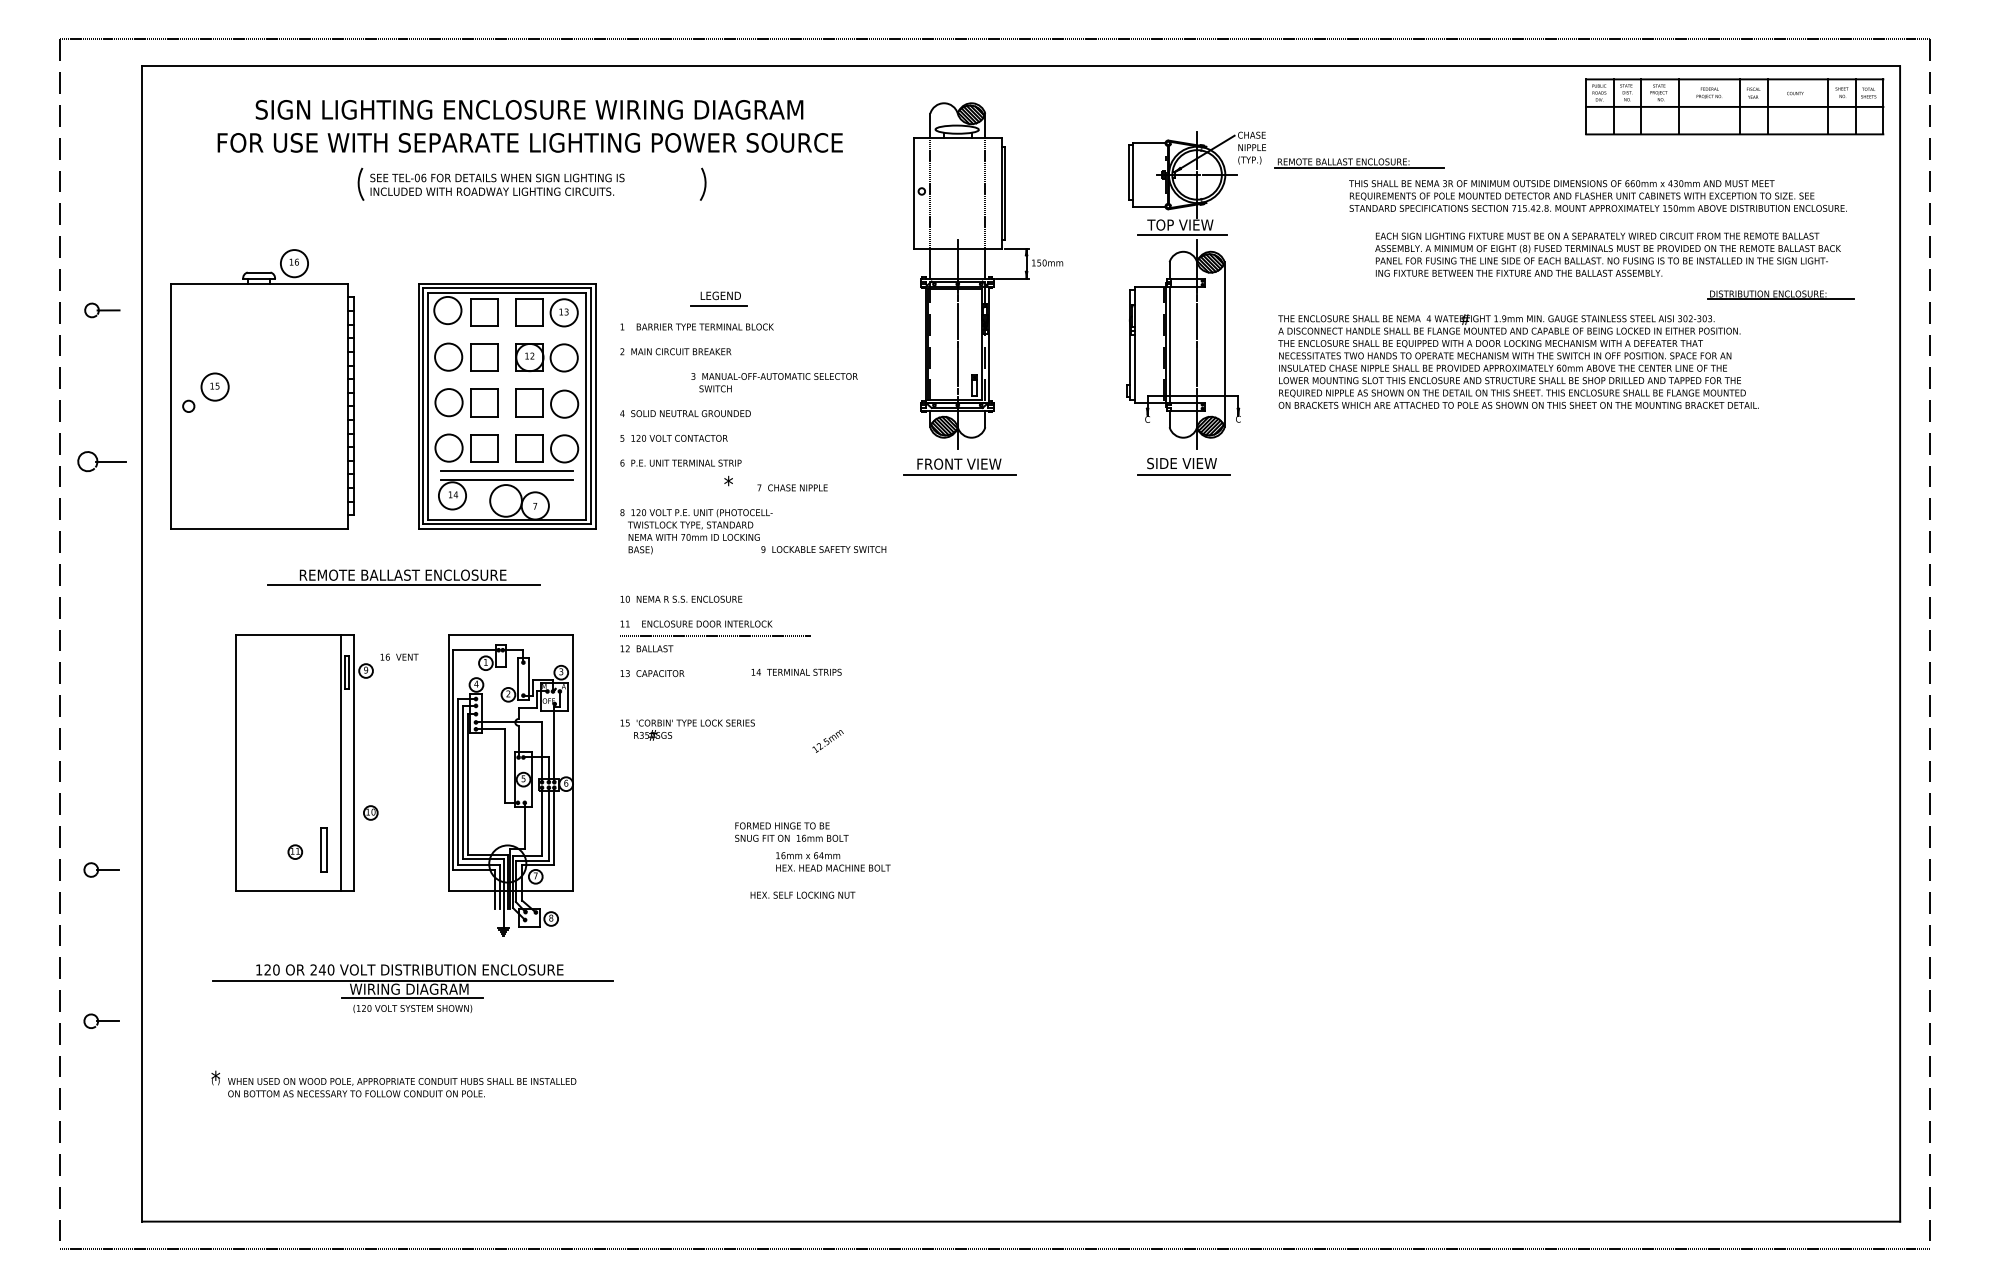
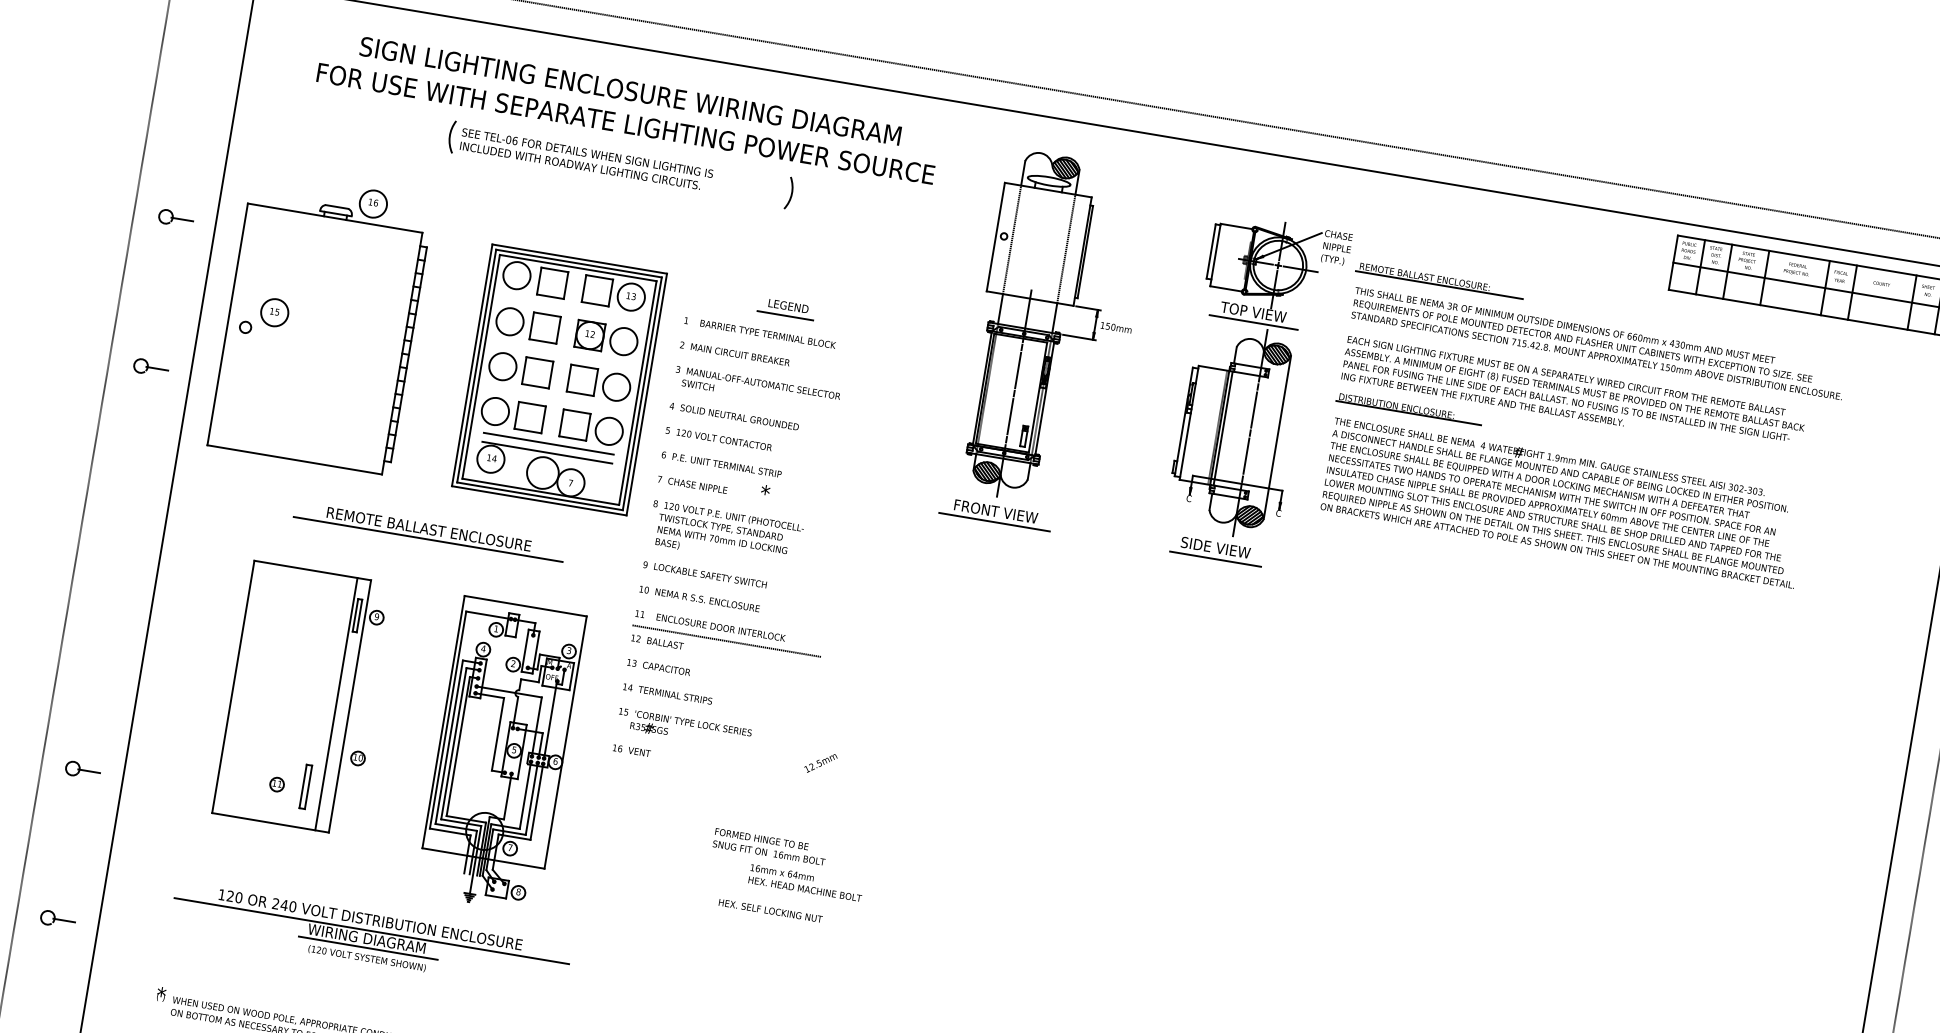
text: (1597, 195) -> (1598, 343), moved
text: (1607, 254) -> (1573, 395), moved
part: (1780, 294) -> (1408, 408), moved
text: (774, 382) -> (757, 388), moved
part: (102, 461) -> (151, 367), size x0.71
text: (792, 487) -> (692, 484), moved
text: (823, 549) -> (704, 574), moved
text: (399, 656) -> (631, 750), moved
text: (796, 671) -> (667, 693), moved

